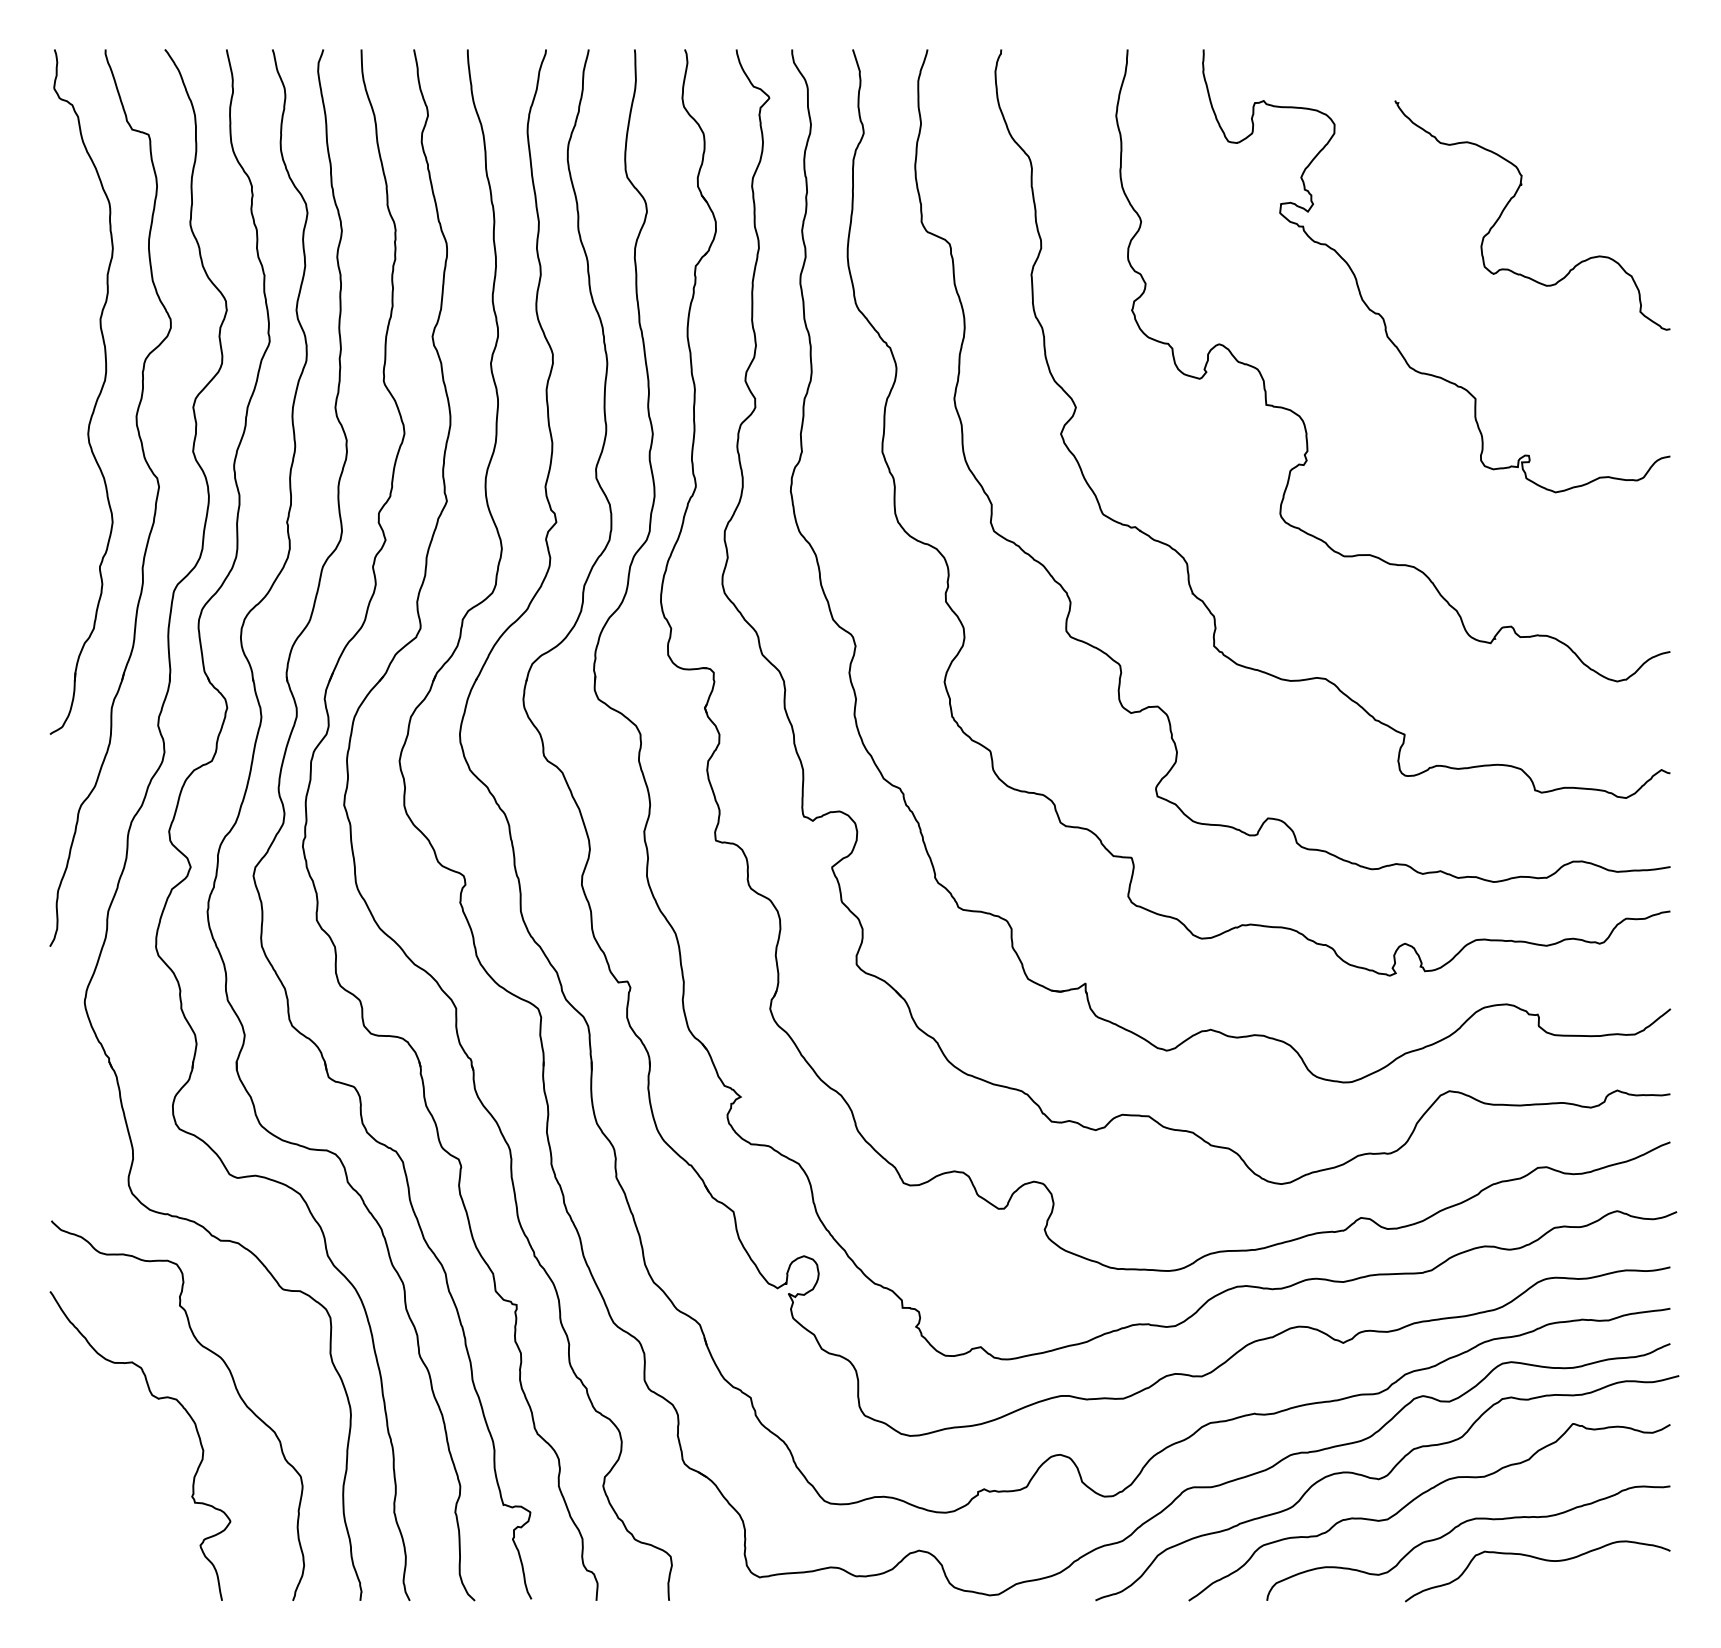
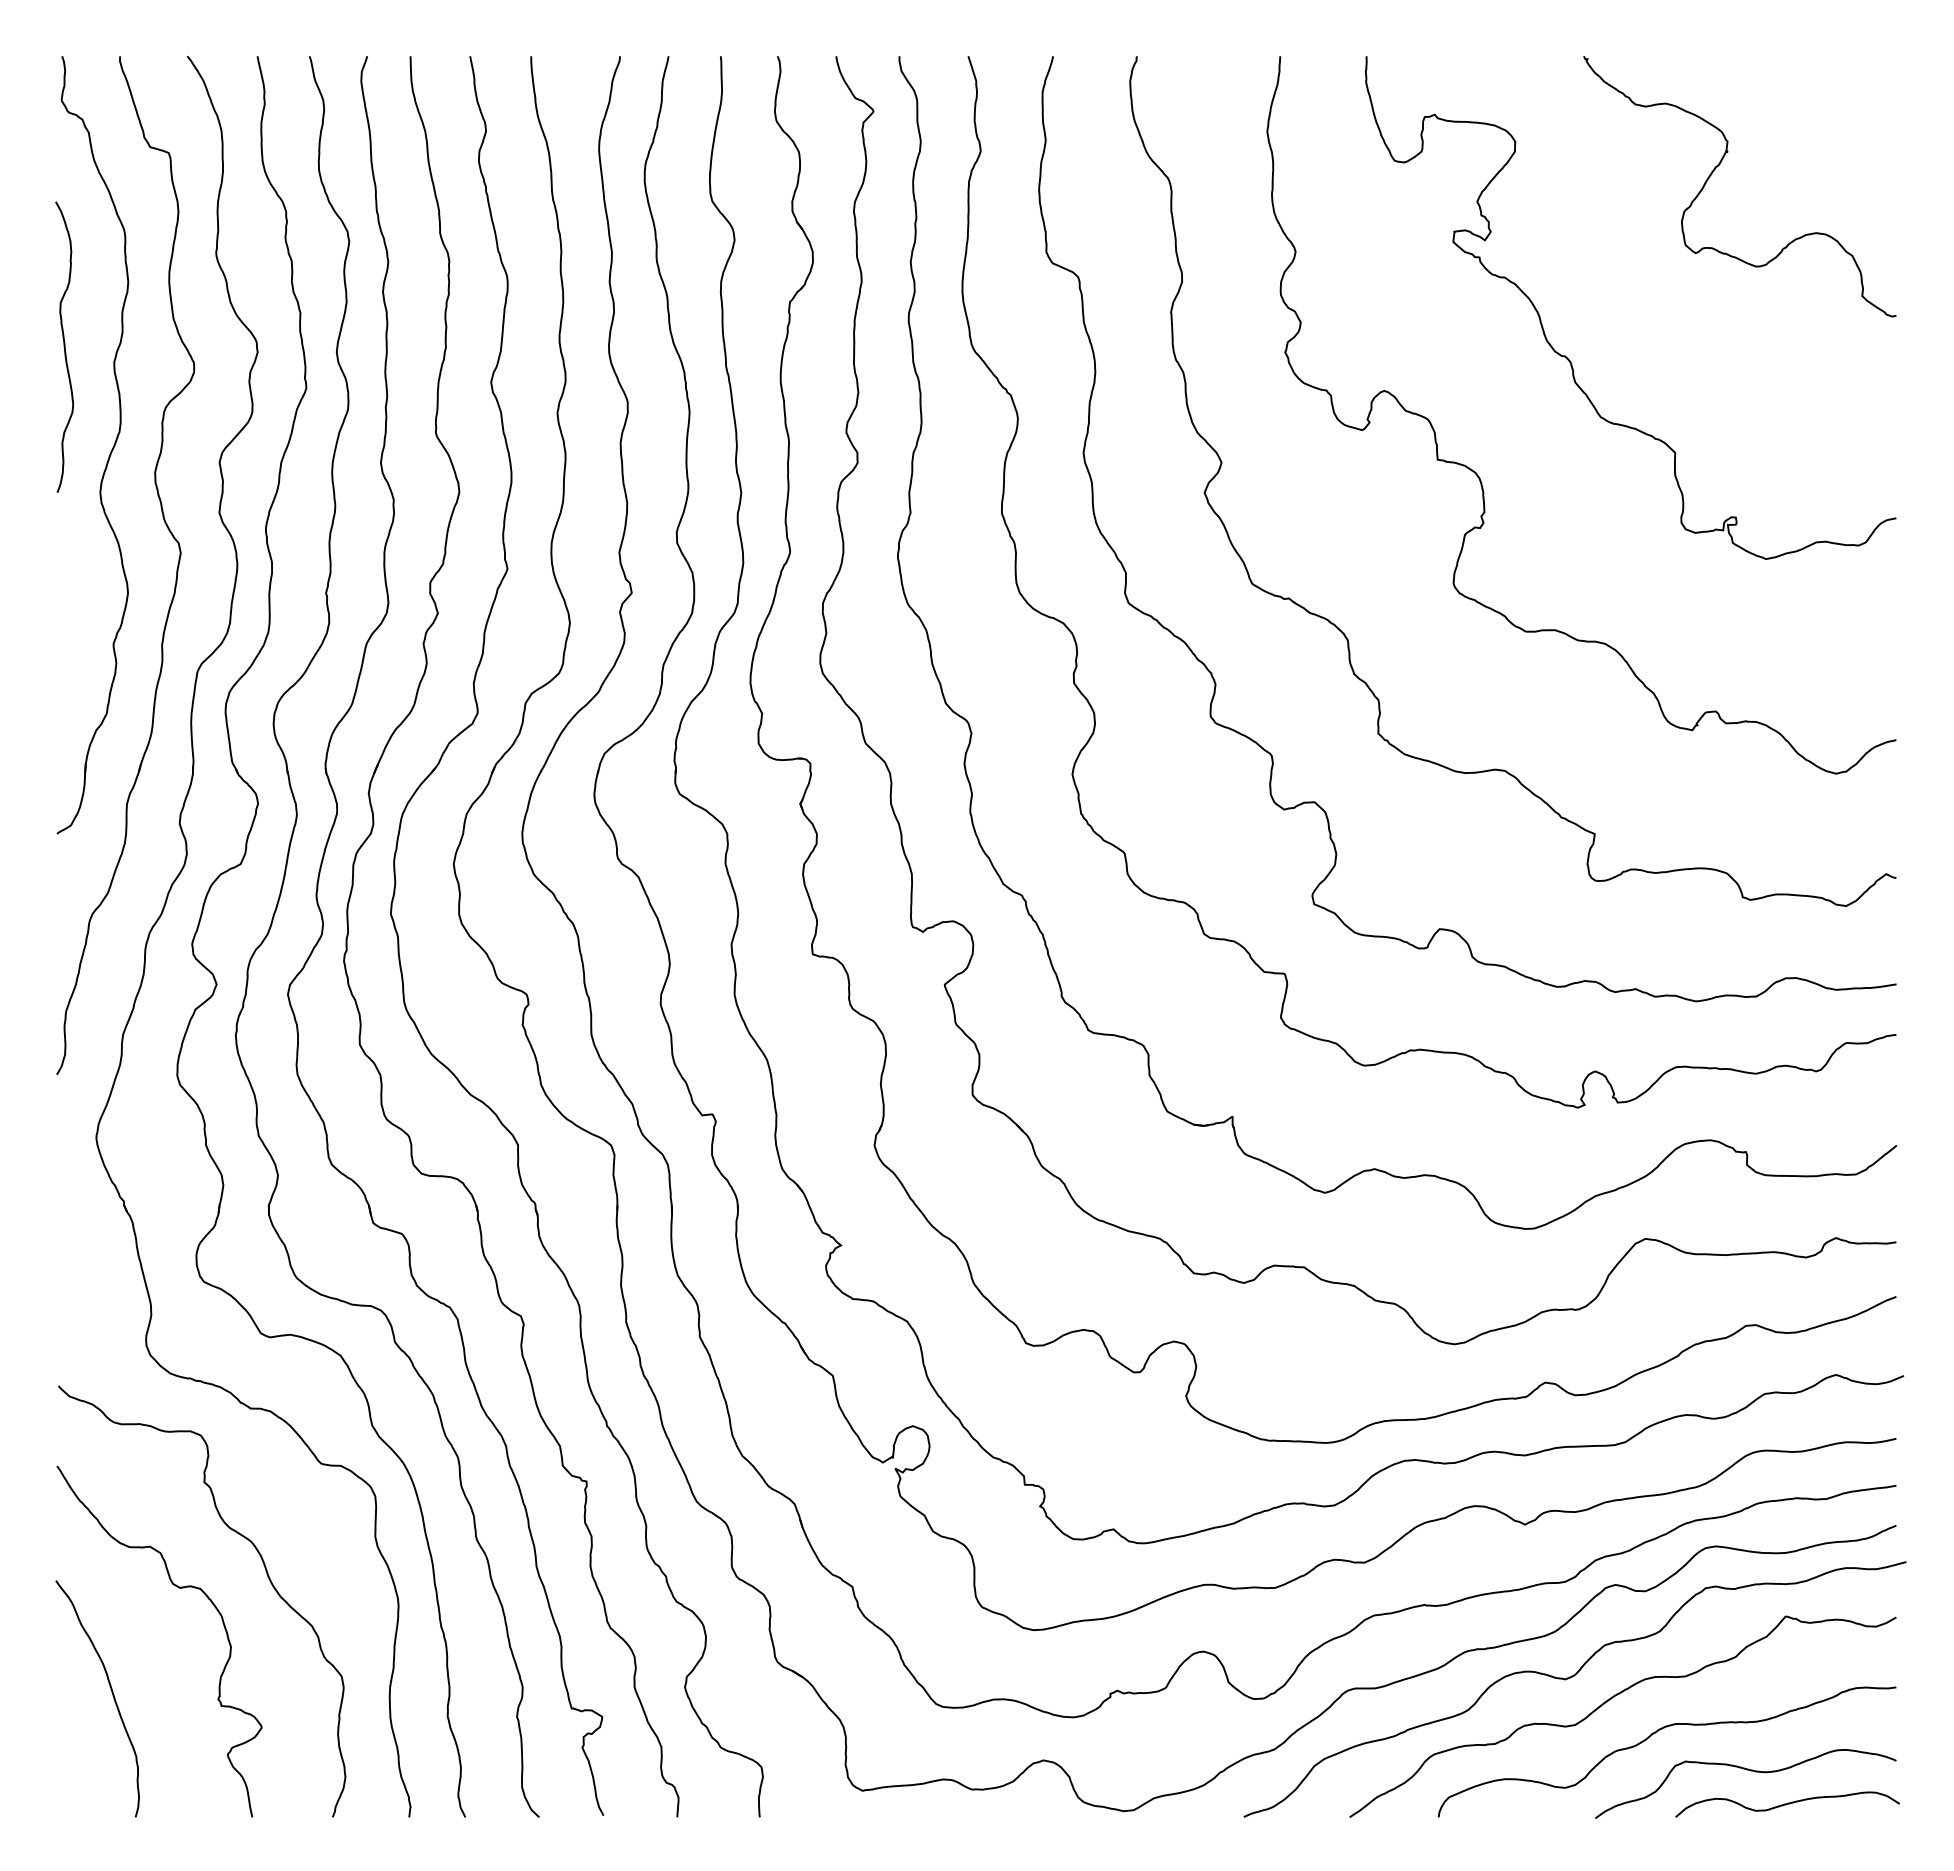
curve: (1514, 196) -> (1719, 165), moved
curve: (56, 305) -> (64, 346), added
curve: (98, 1494) -> (112, 1696), added
curve: (1574, 1589) -> (1787, 1804), added

